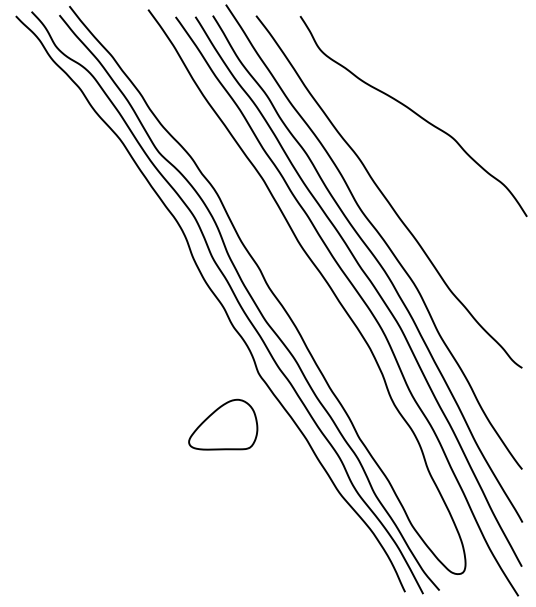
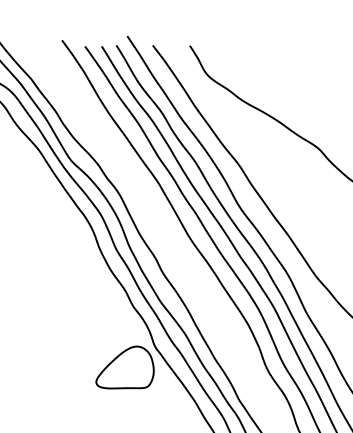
part: (223, 424) -> (125, 367), moved

